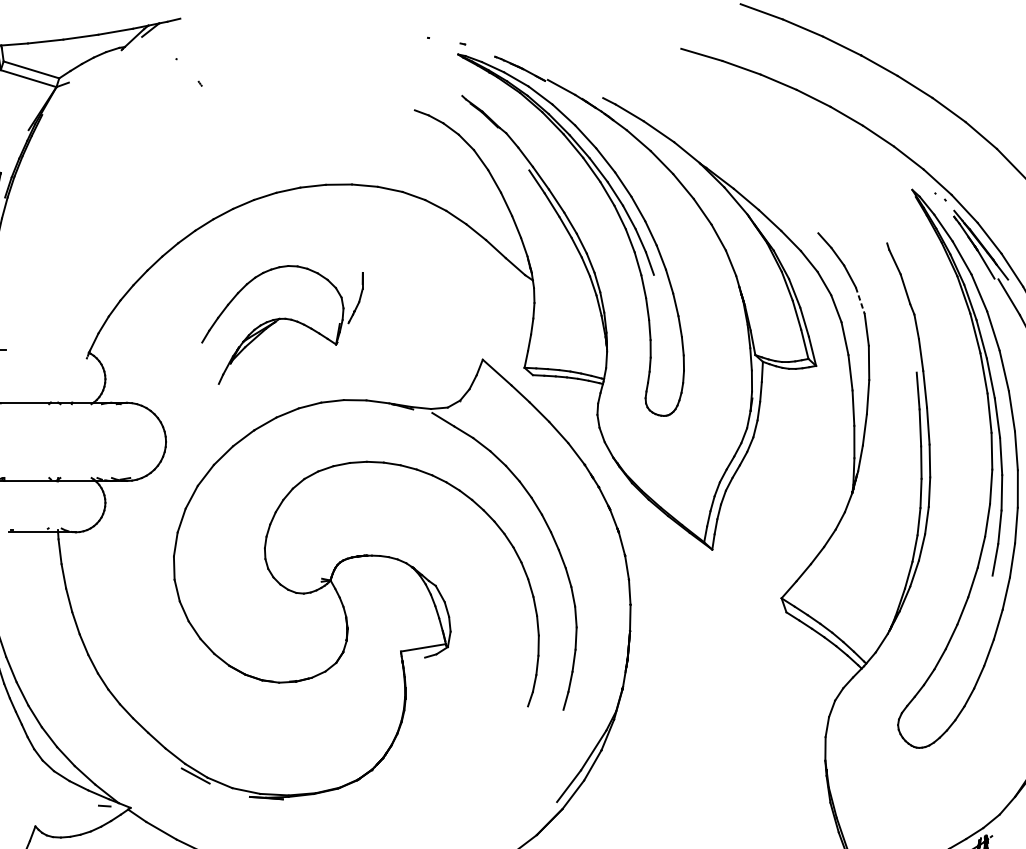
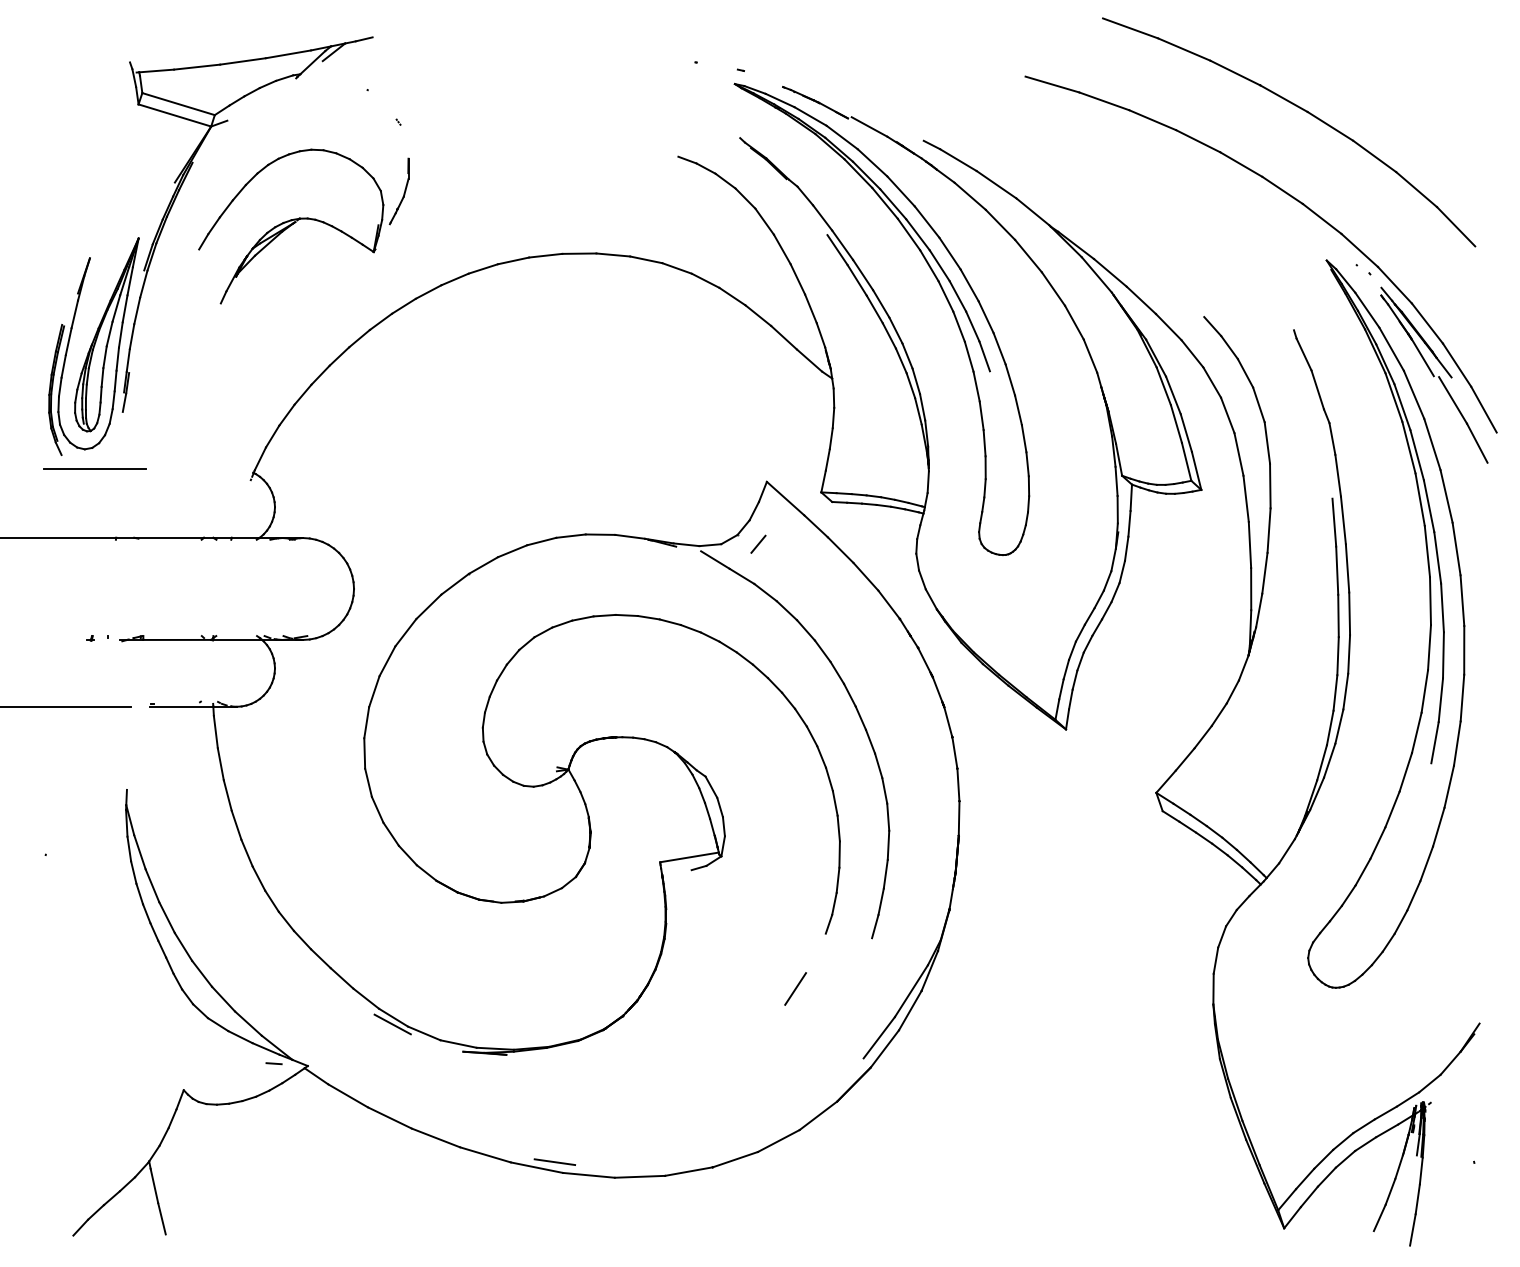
line: (860, 301) -> (1259, 405), dashed -> solid
part: (282, 319) -> (303, 219), moved
line: (476, 407) -> (758, 543), added
line: (504, 748) -> (795, 988), added

